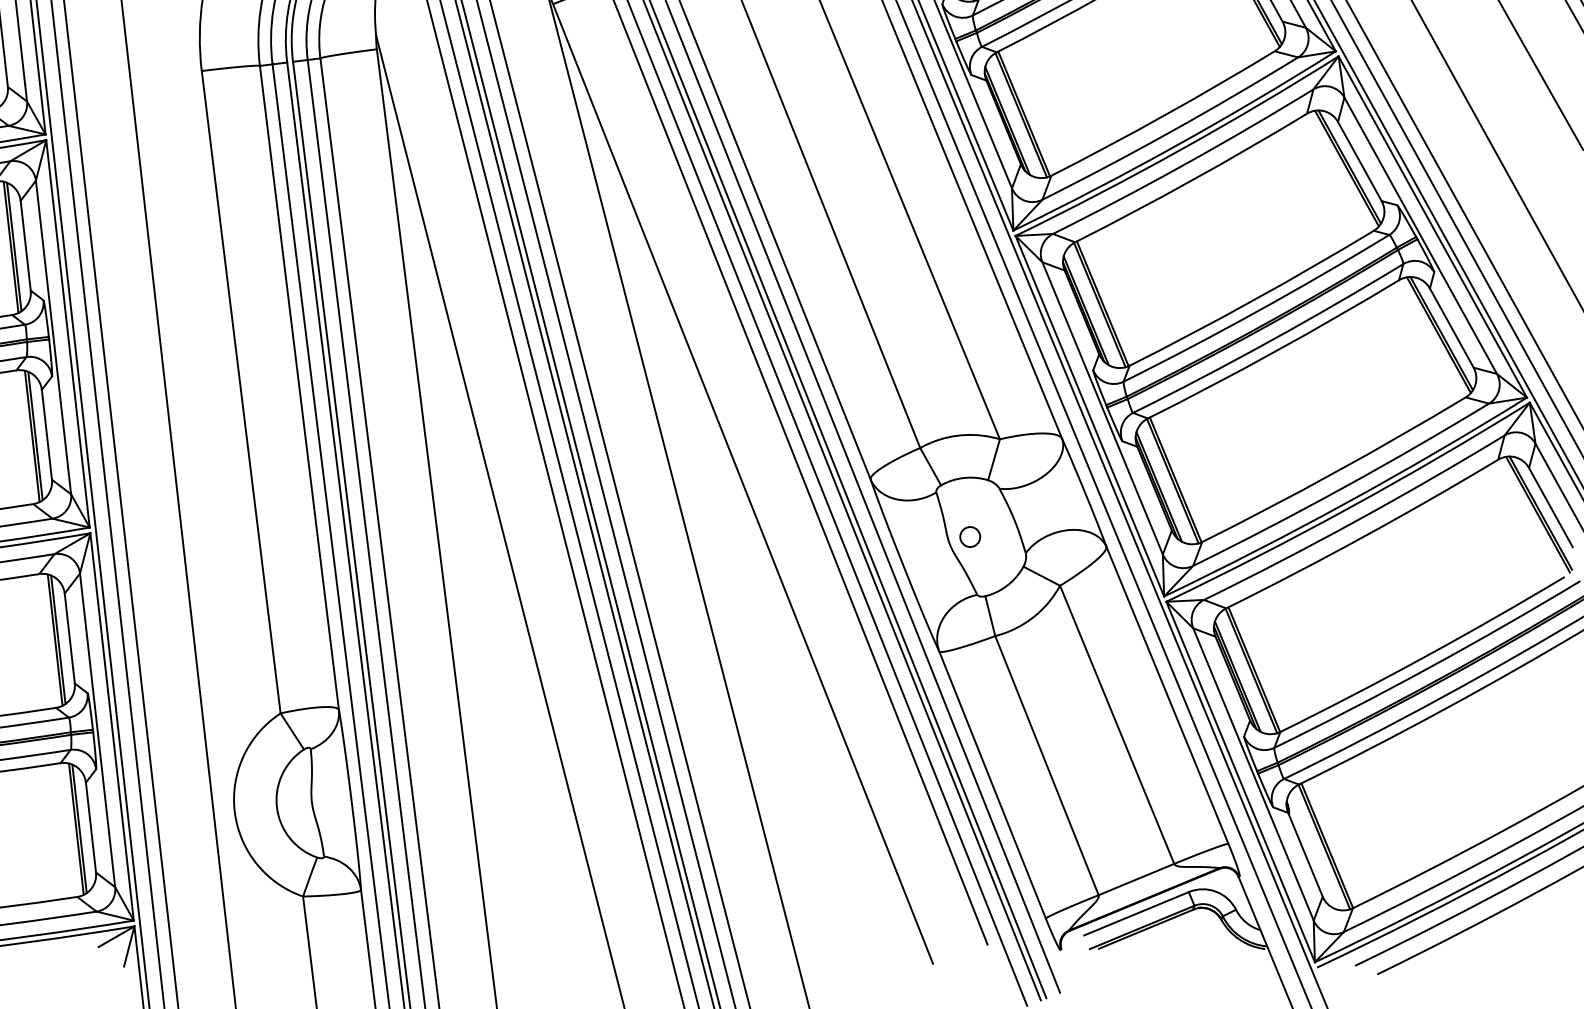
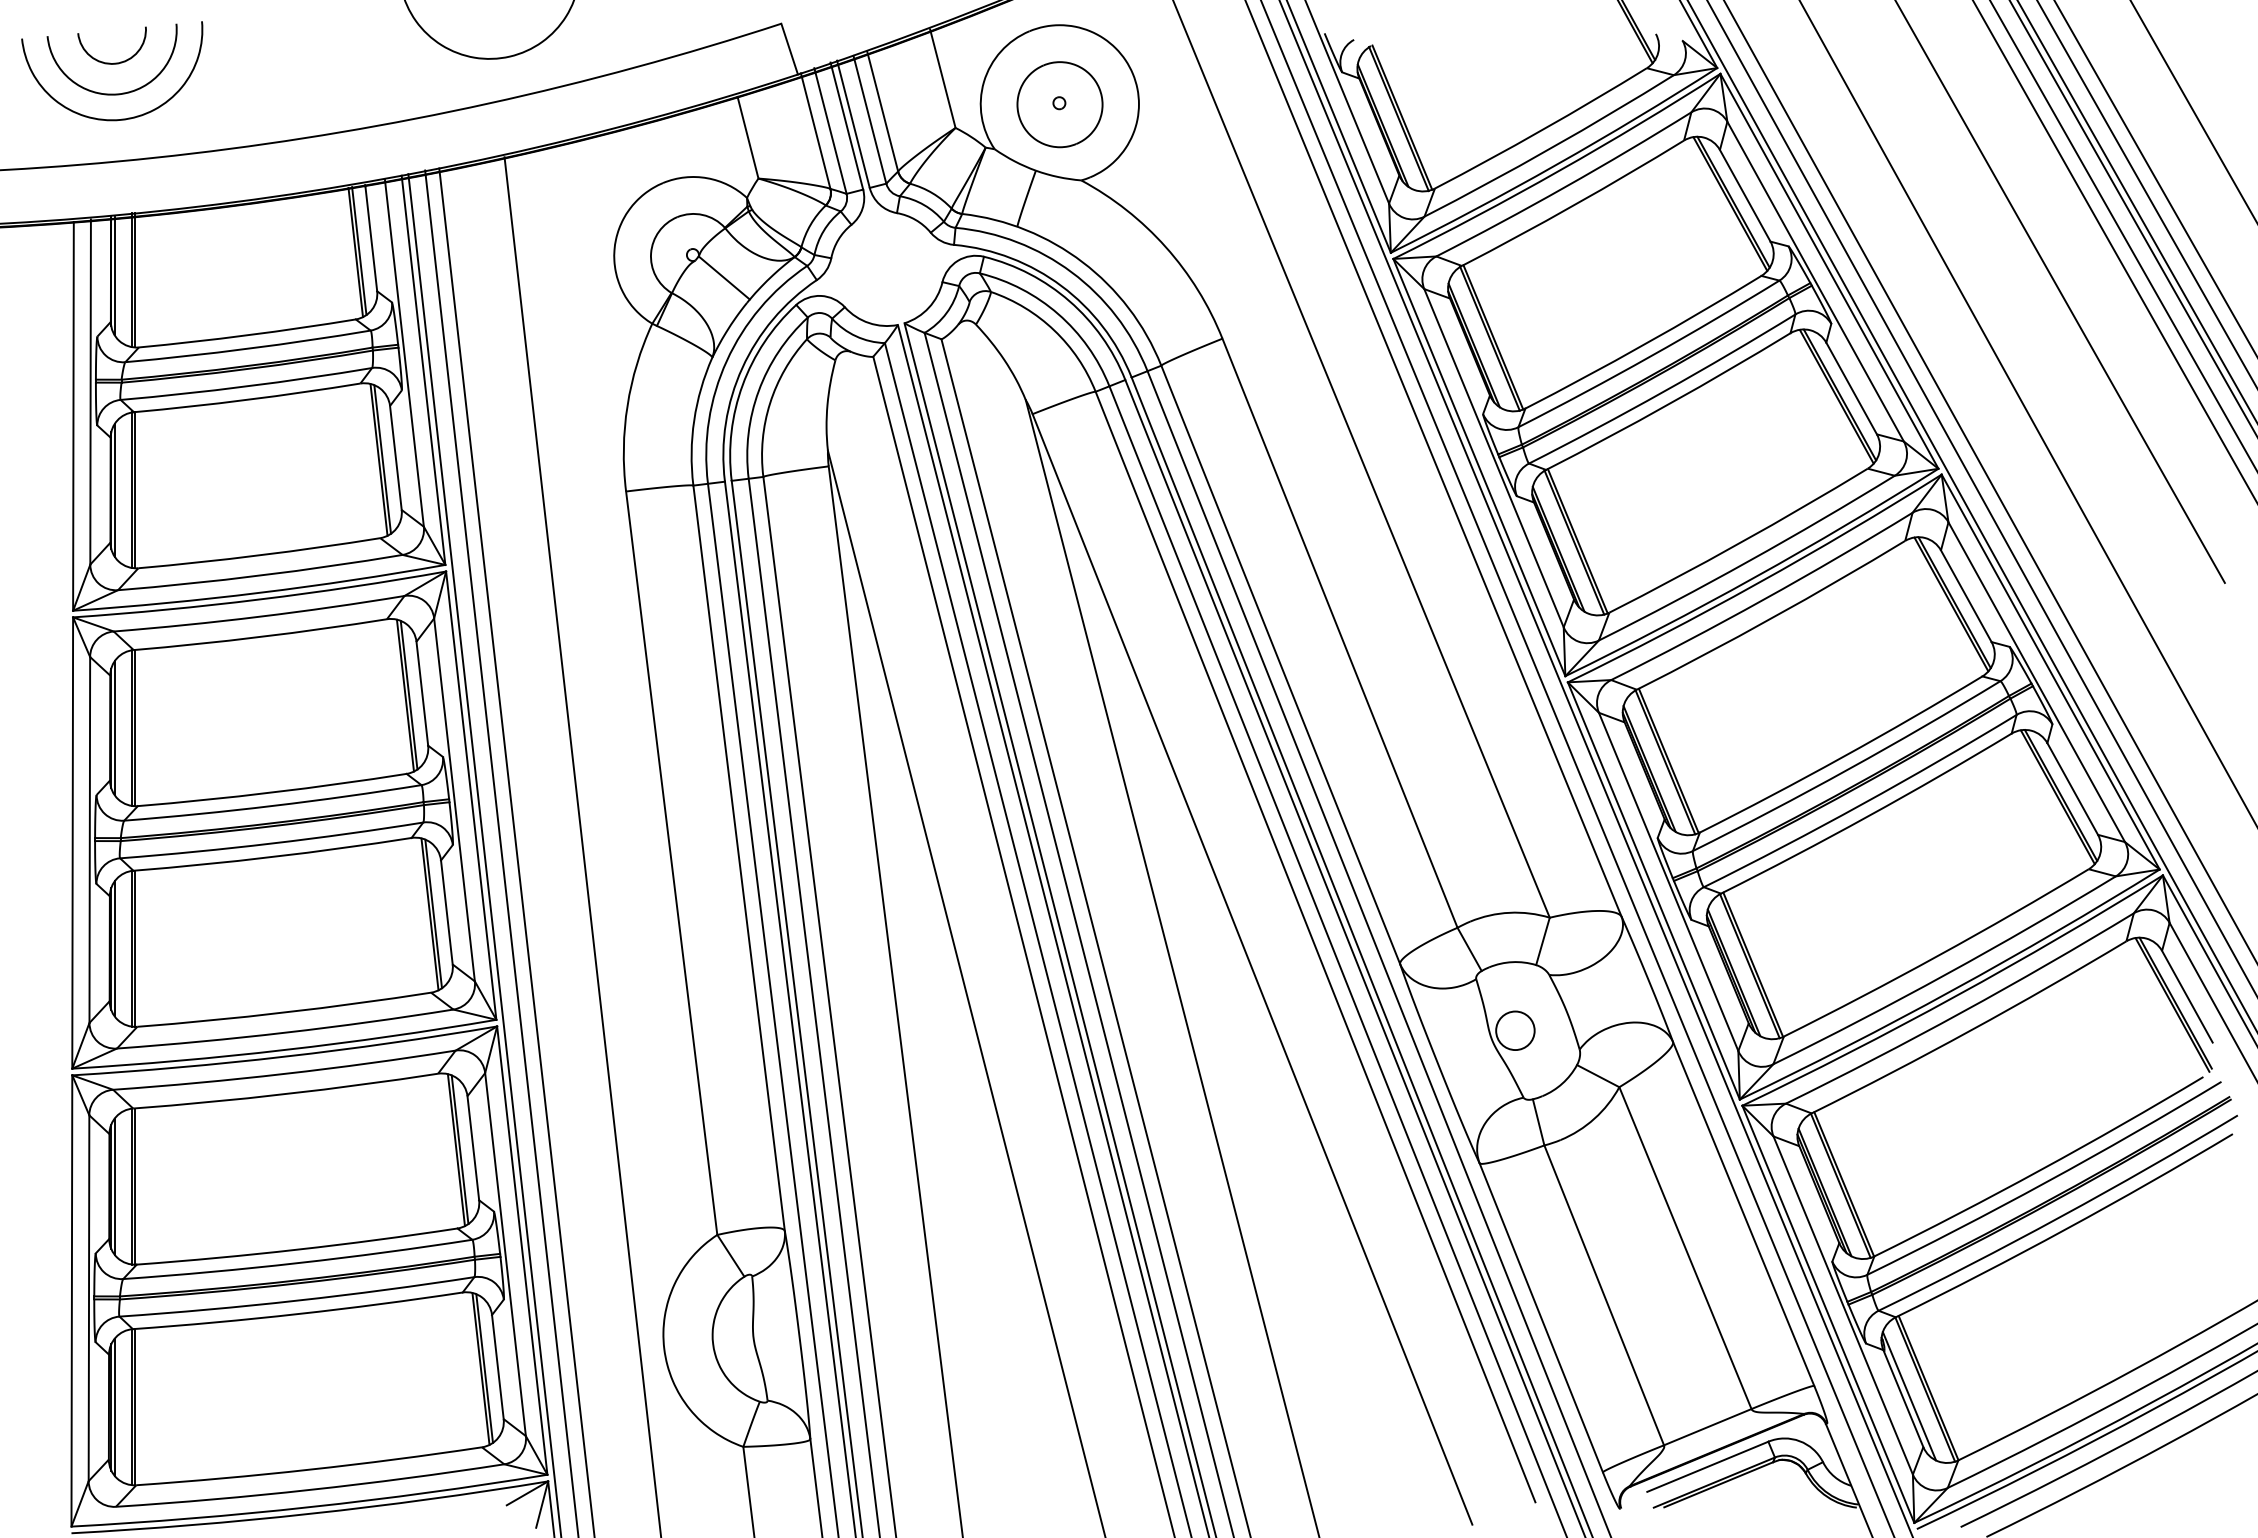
circle: (970, 536) -> (1515, 1030), size x1.67
line: (1310, 853) -> (1909, 1396), added

